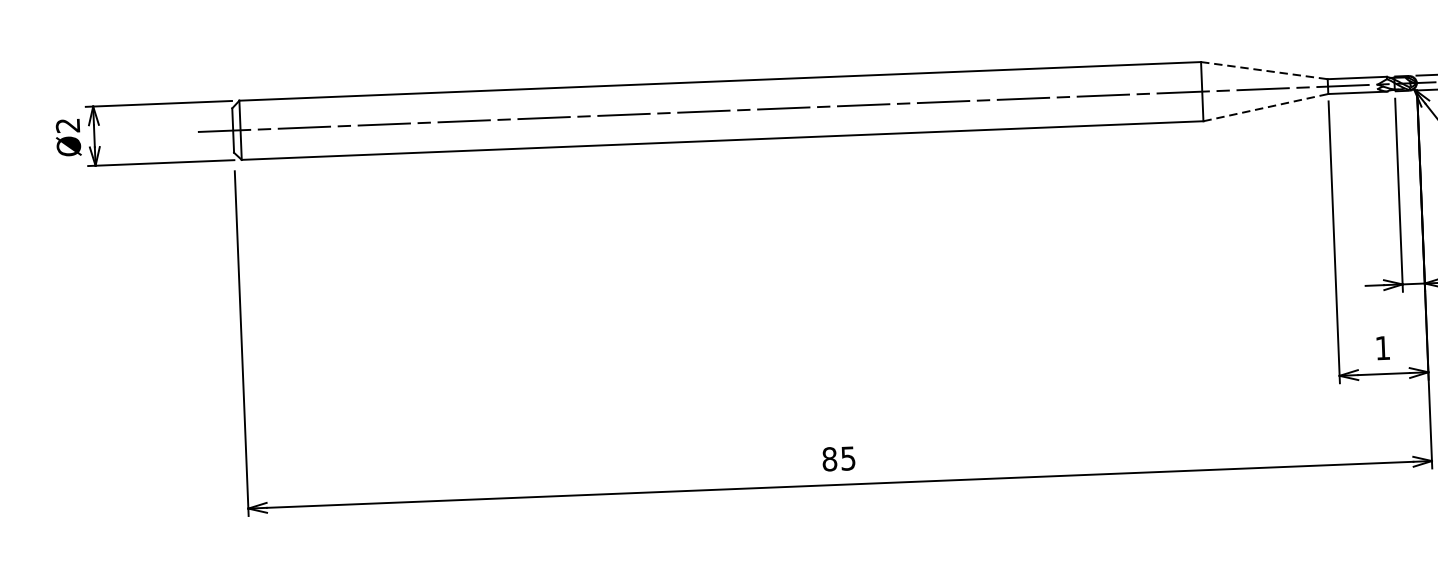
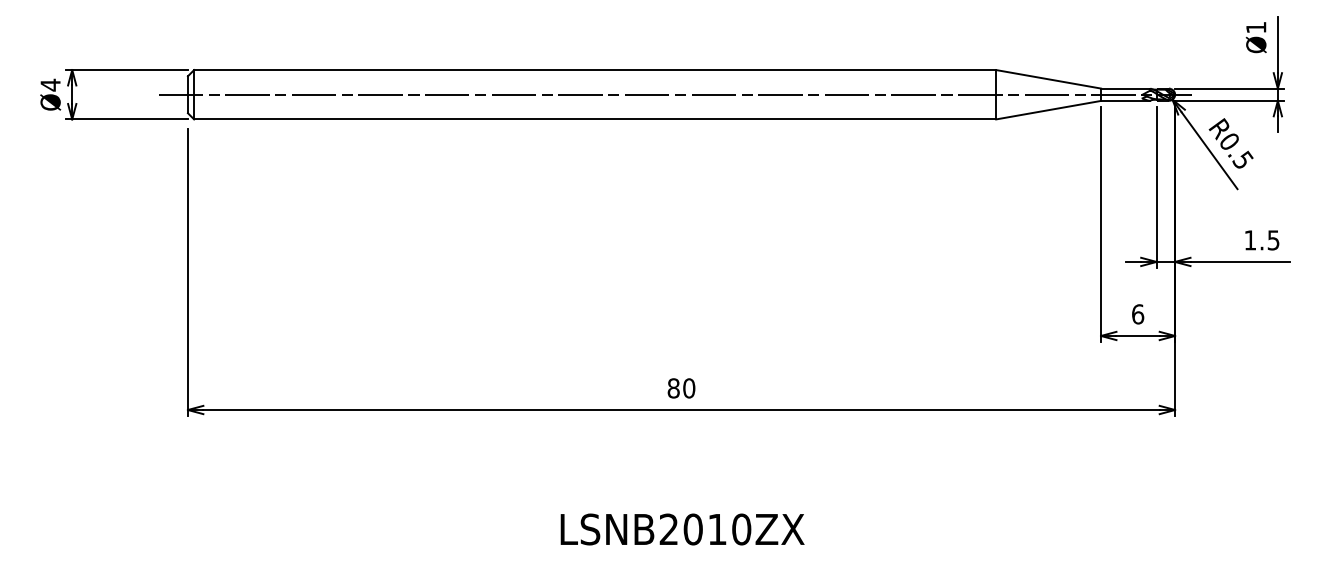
line: (1265, 70) -> (1049, 79), dashed -> solid
line: (1266, 107) -> (1049, 110), dashed -> solid
text: (67, 124) -> (50, 84), Ø2 -> Ø4
text: (1383, 348) -> (1138, 314), 1 -> 6
text: (848, 458) -> (689, 388), 85 -> 80

